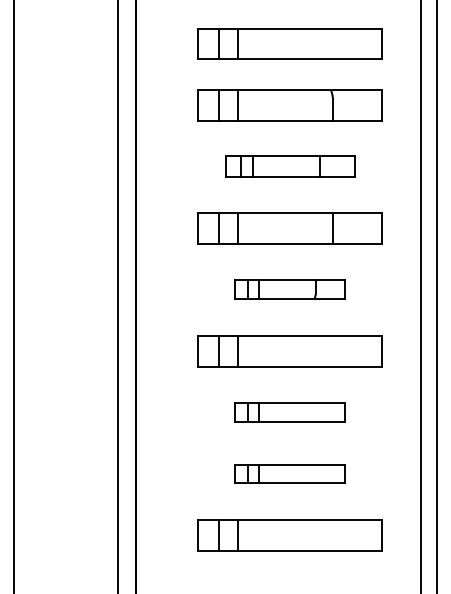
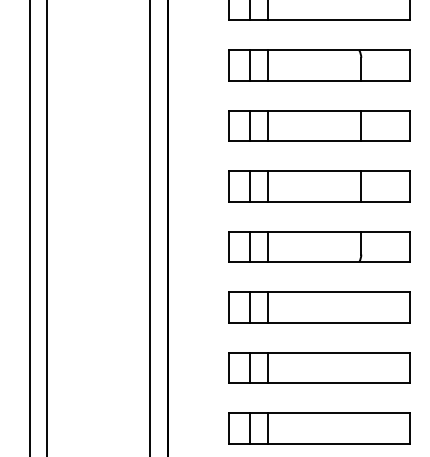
part: (289, 166) -> (318, 125), size x1.43
part: (289, 289) -> (318, 246), size x1.67
part: (289, 412) -> (318, 367), size x1.67
part: (289, 473) -> (318, 427), size x1.67

